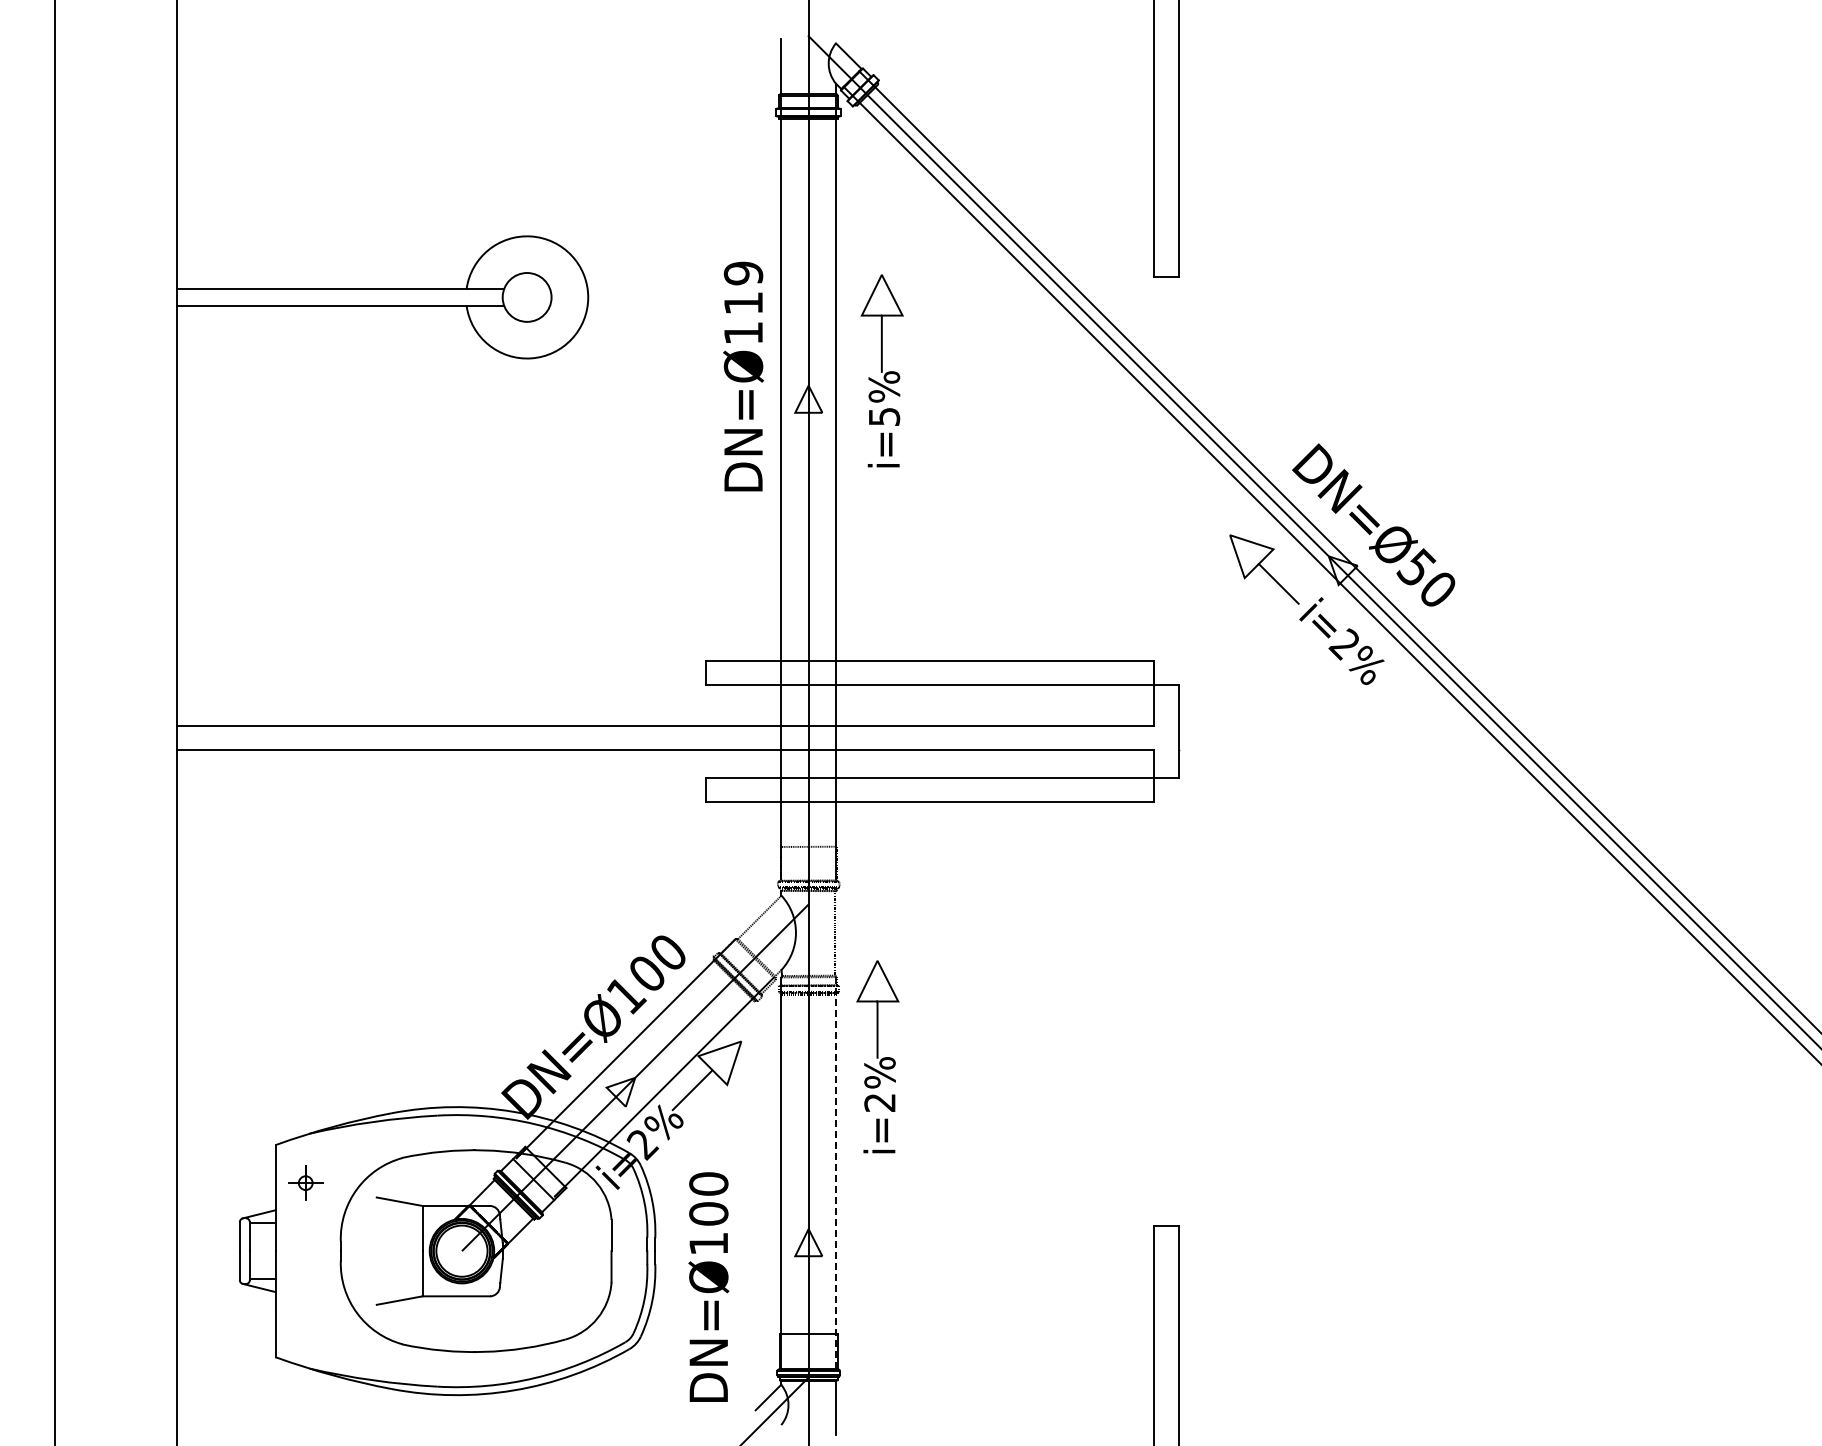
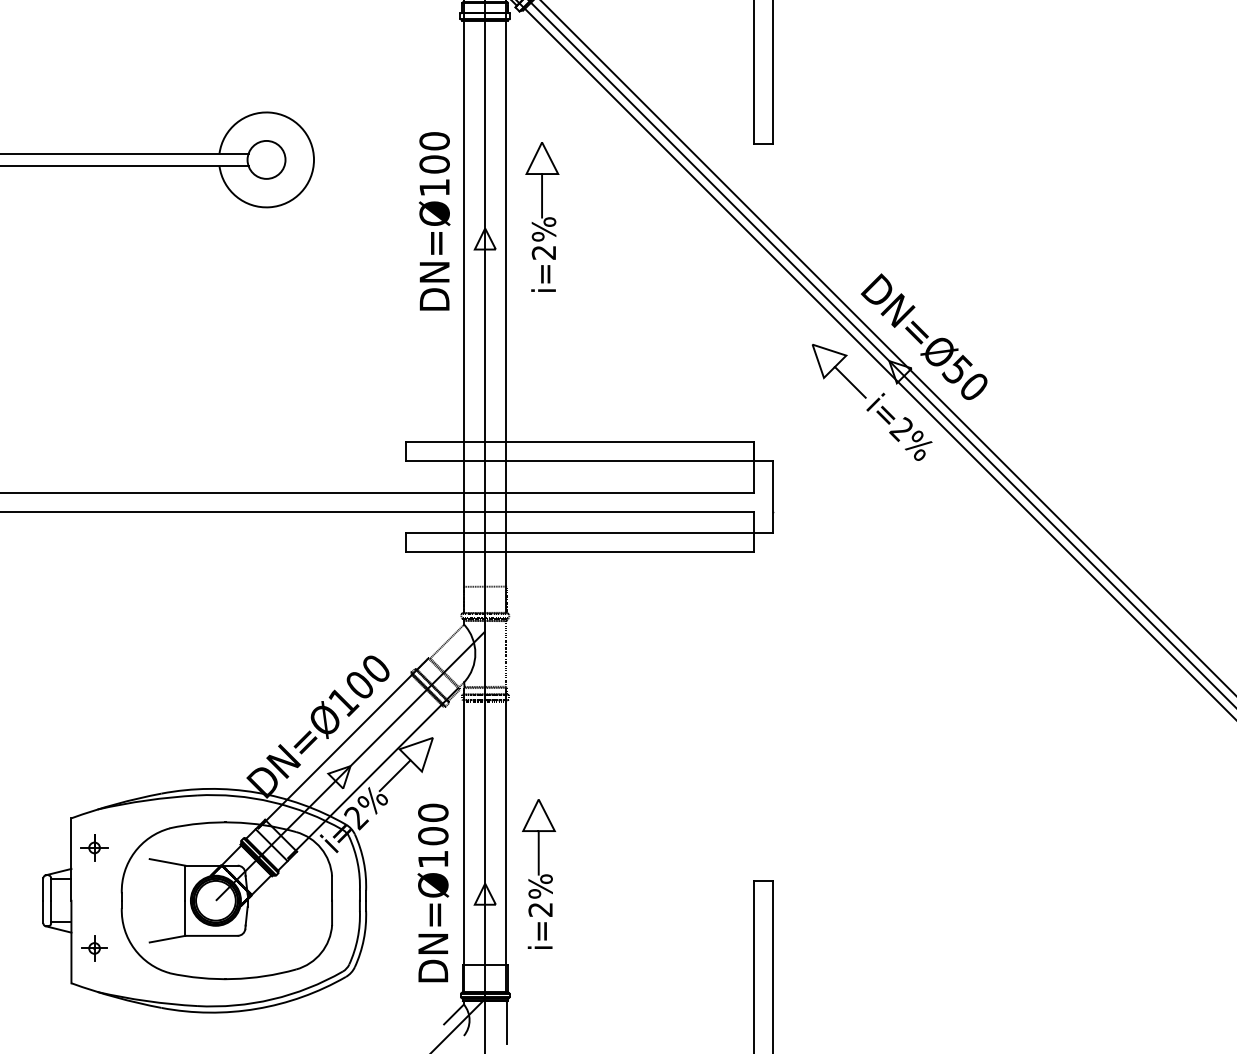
text: (743, 288) -> (434, 152), DN=Ø119 -> DN=Ø100
text: (884, 416) -> (544, 252), i=5% -> i=2%
part: (877, 1056) -> (538, 873), moved
line: (835, 1174) -> (506, 841), dashed -> solid
text: (708, 1286) -> (433, 892), moved
part: (305, 1312) -> (94, 948), added

